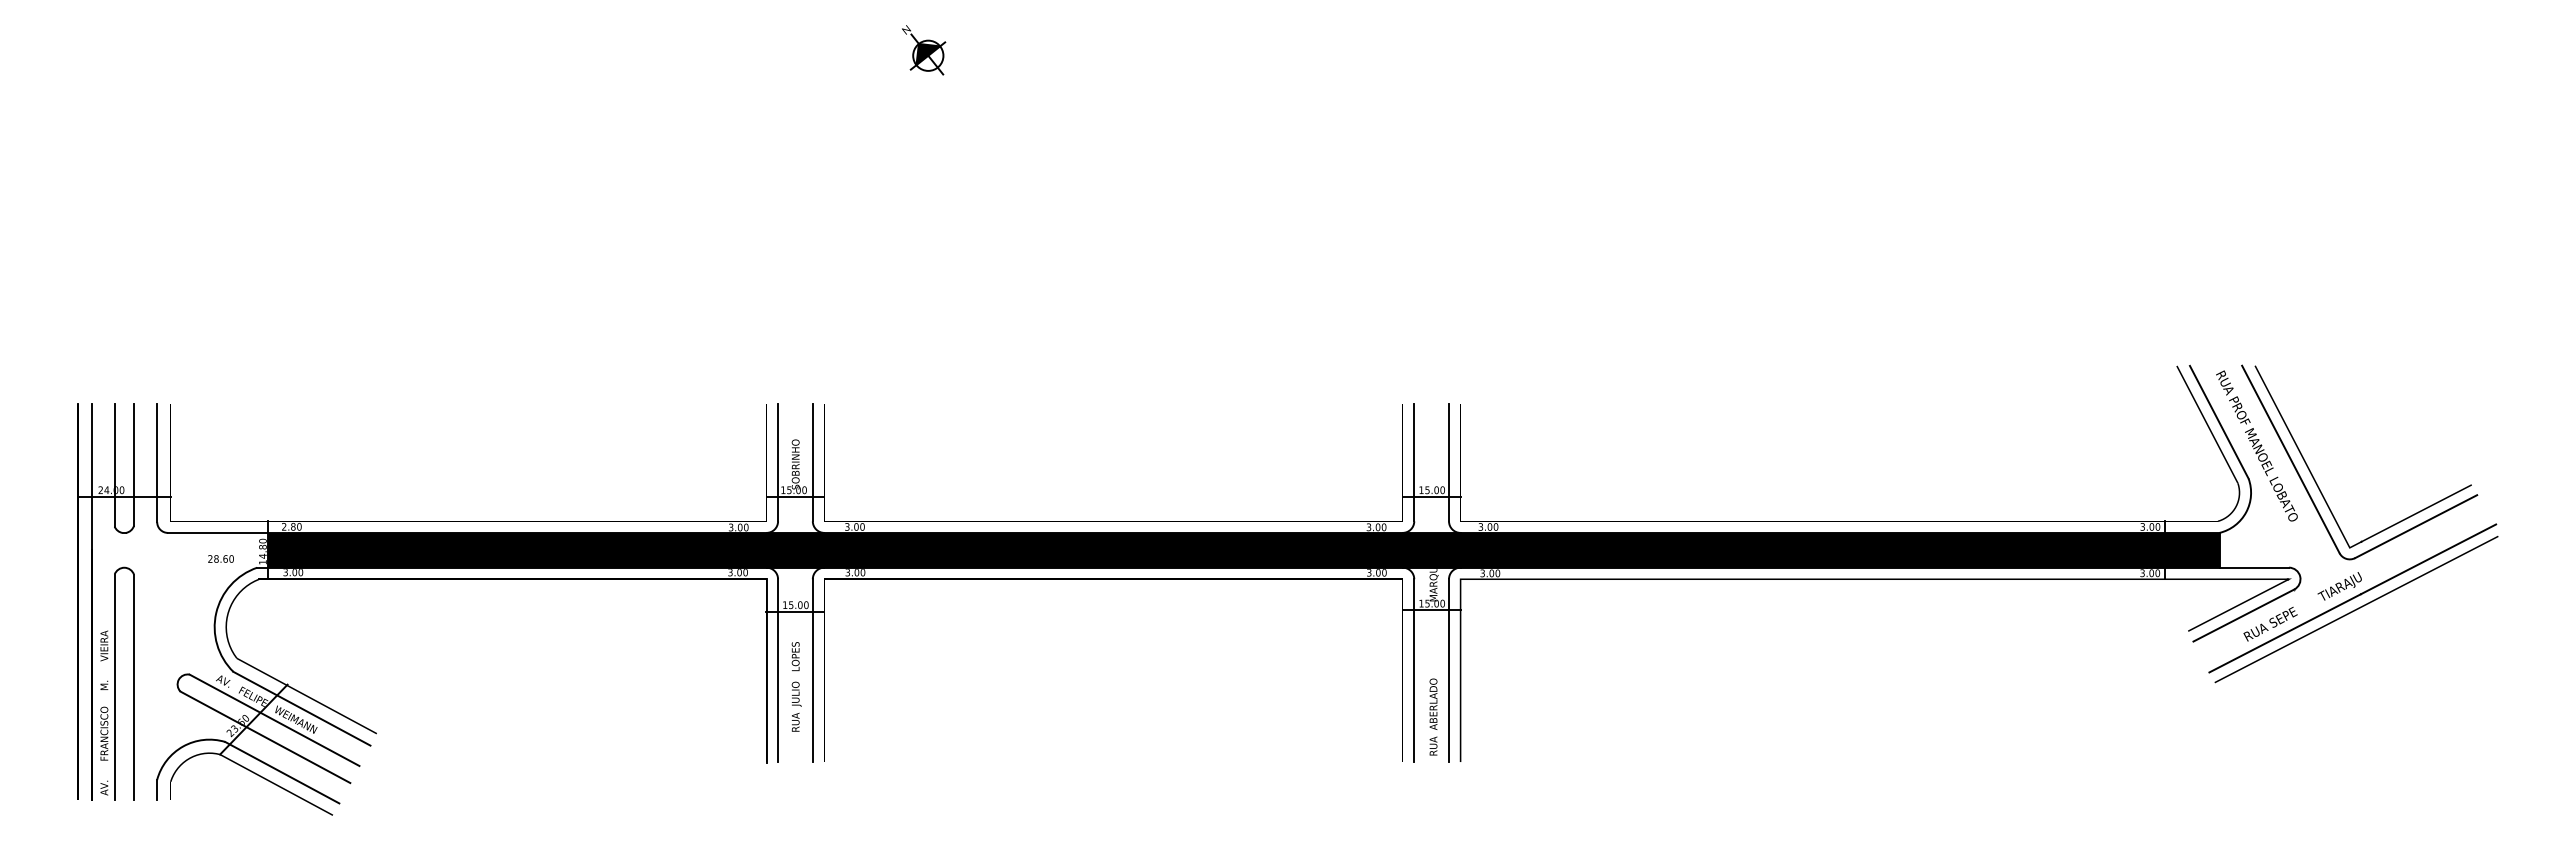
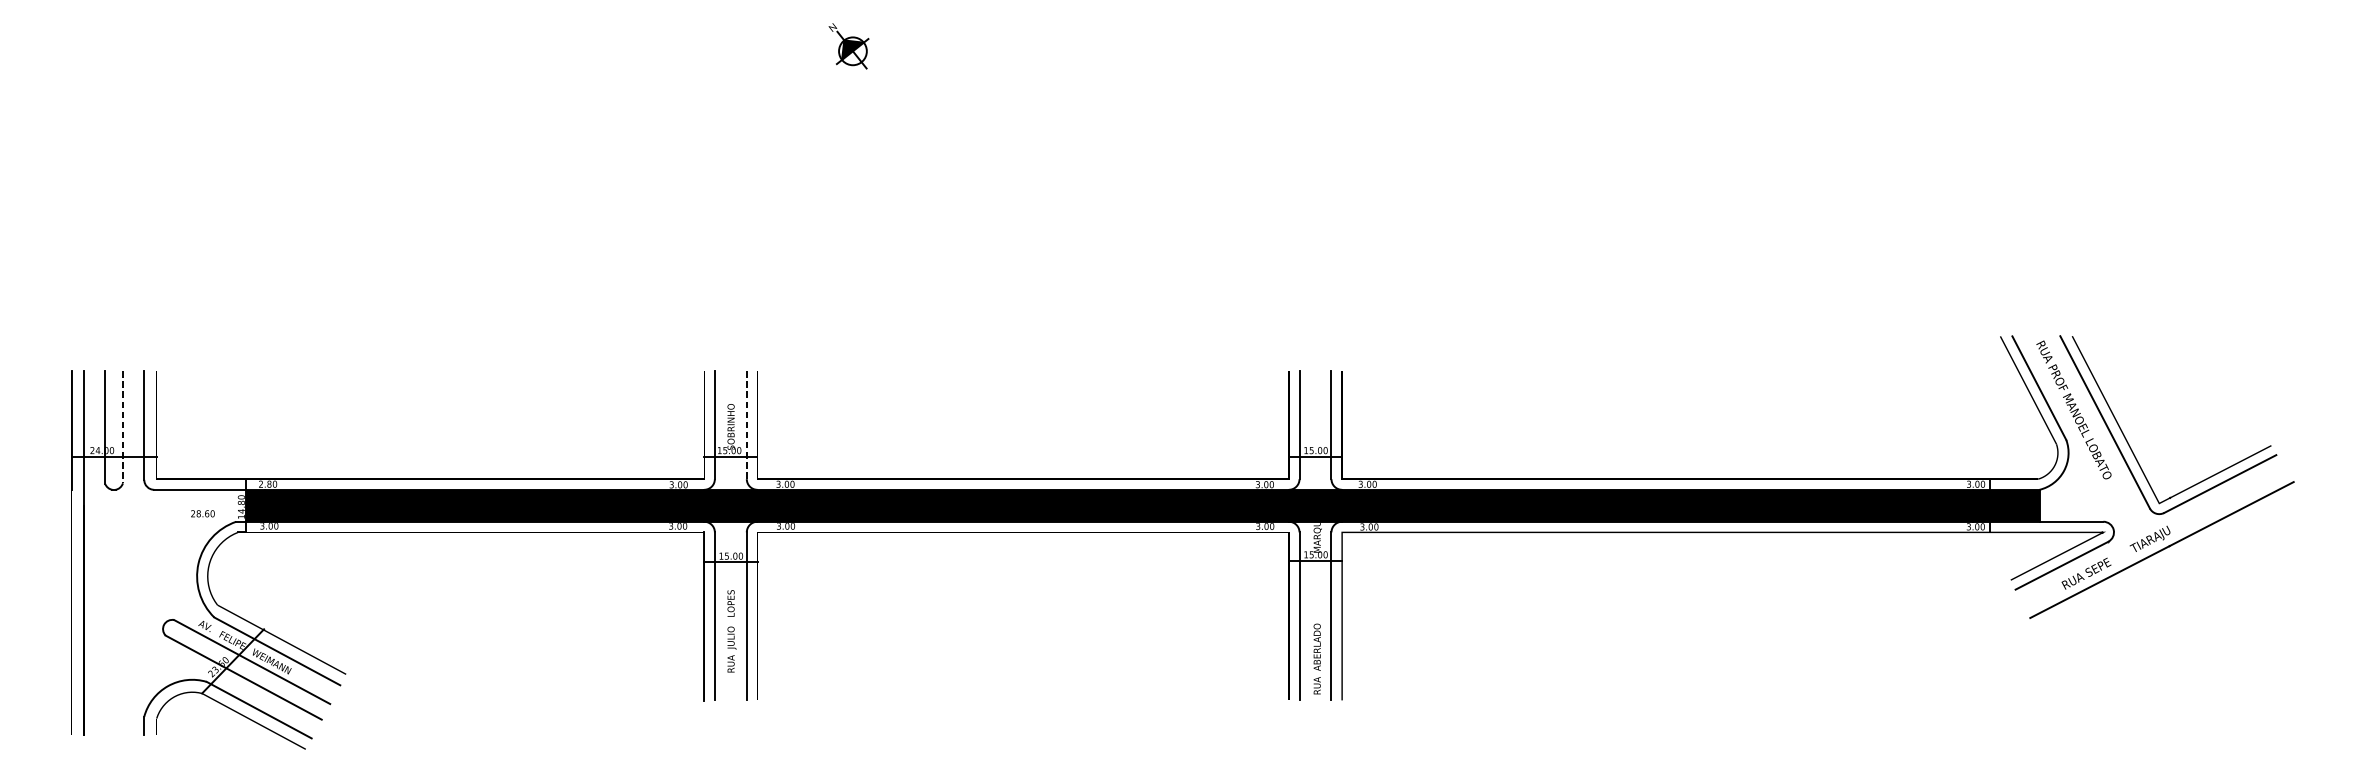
line: (812, 462) -> (746, 425), solid -> dashed
line: (134, 464) -> (123, 426), solid -> dashed
line: (2356, 609) -> (2165, 560), removed
part: (117, 683) -> (107, 628), removed

